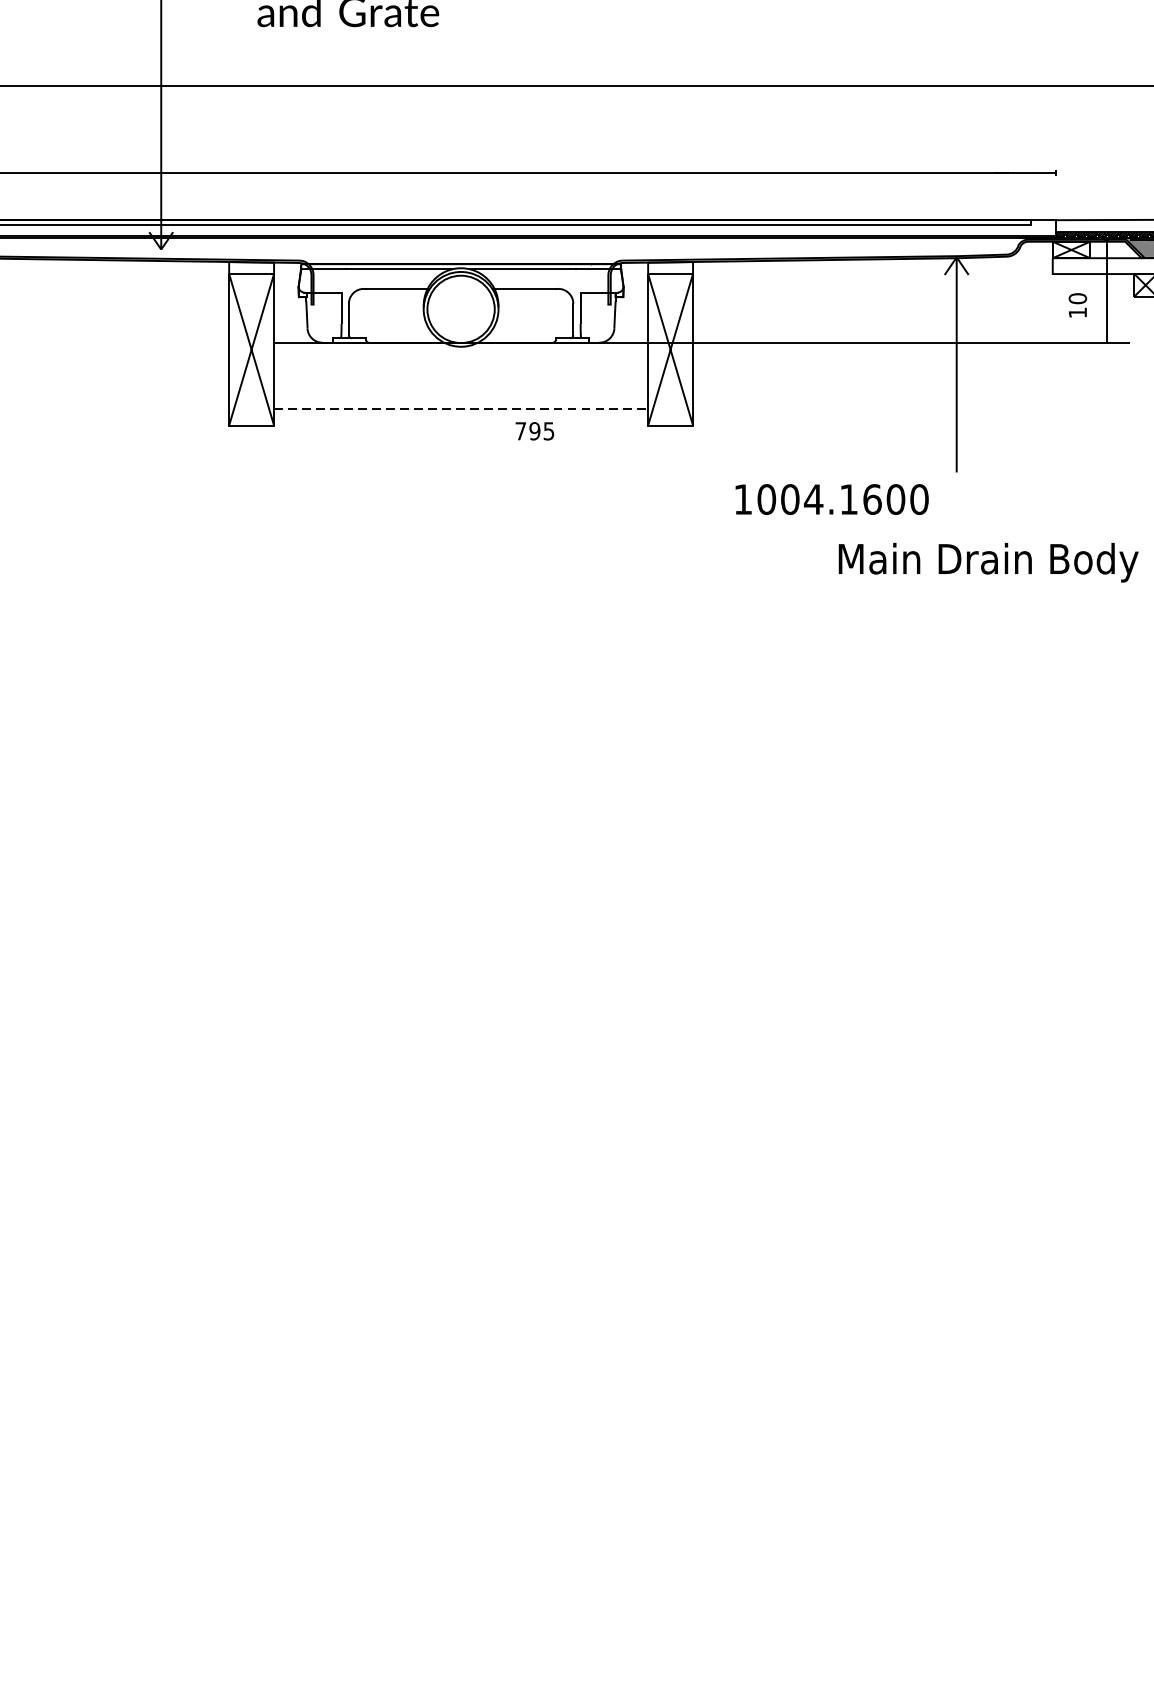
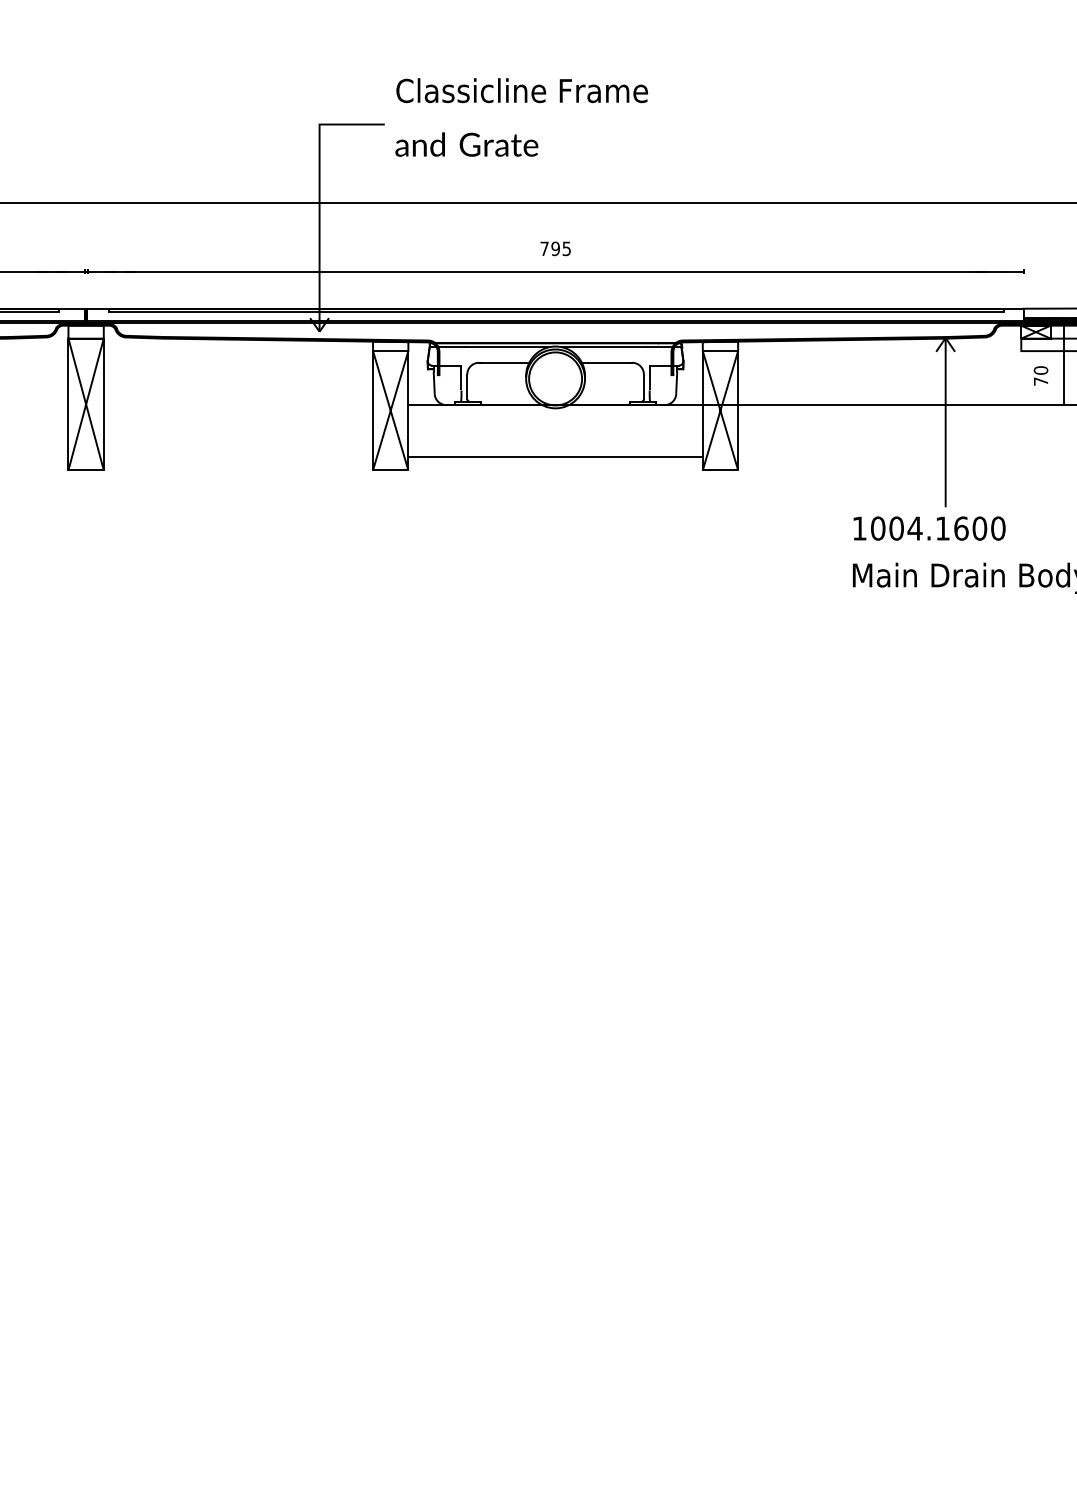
text: (1078, 312) -> (1041, 381), 10 -> 70
line: (462, 409) -> (556, 457), dashed -> solid
text: (534, 430) -> (555, 248), moved
text: (831, 499) -> (929, 528), moved

